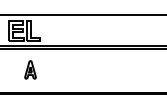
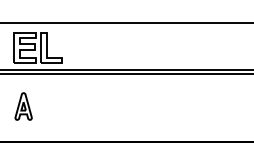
part: (30, 69) -> (23, 105), moved

